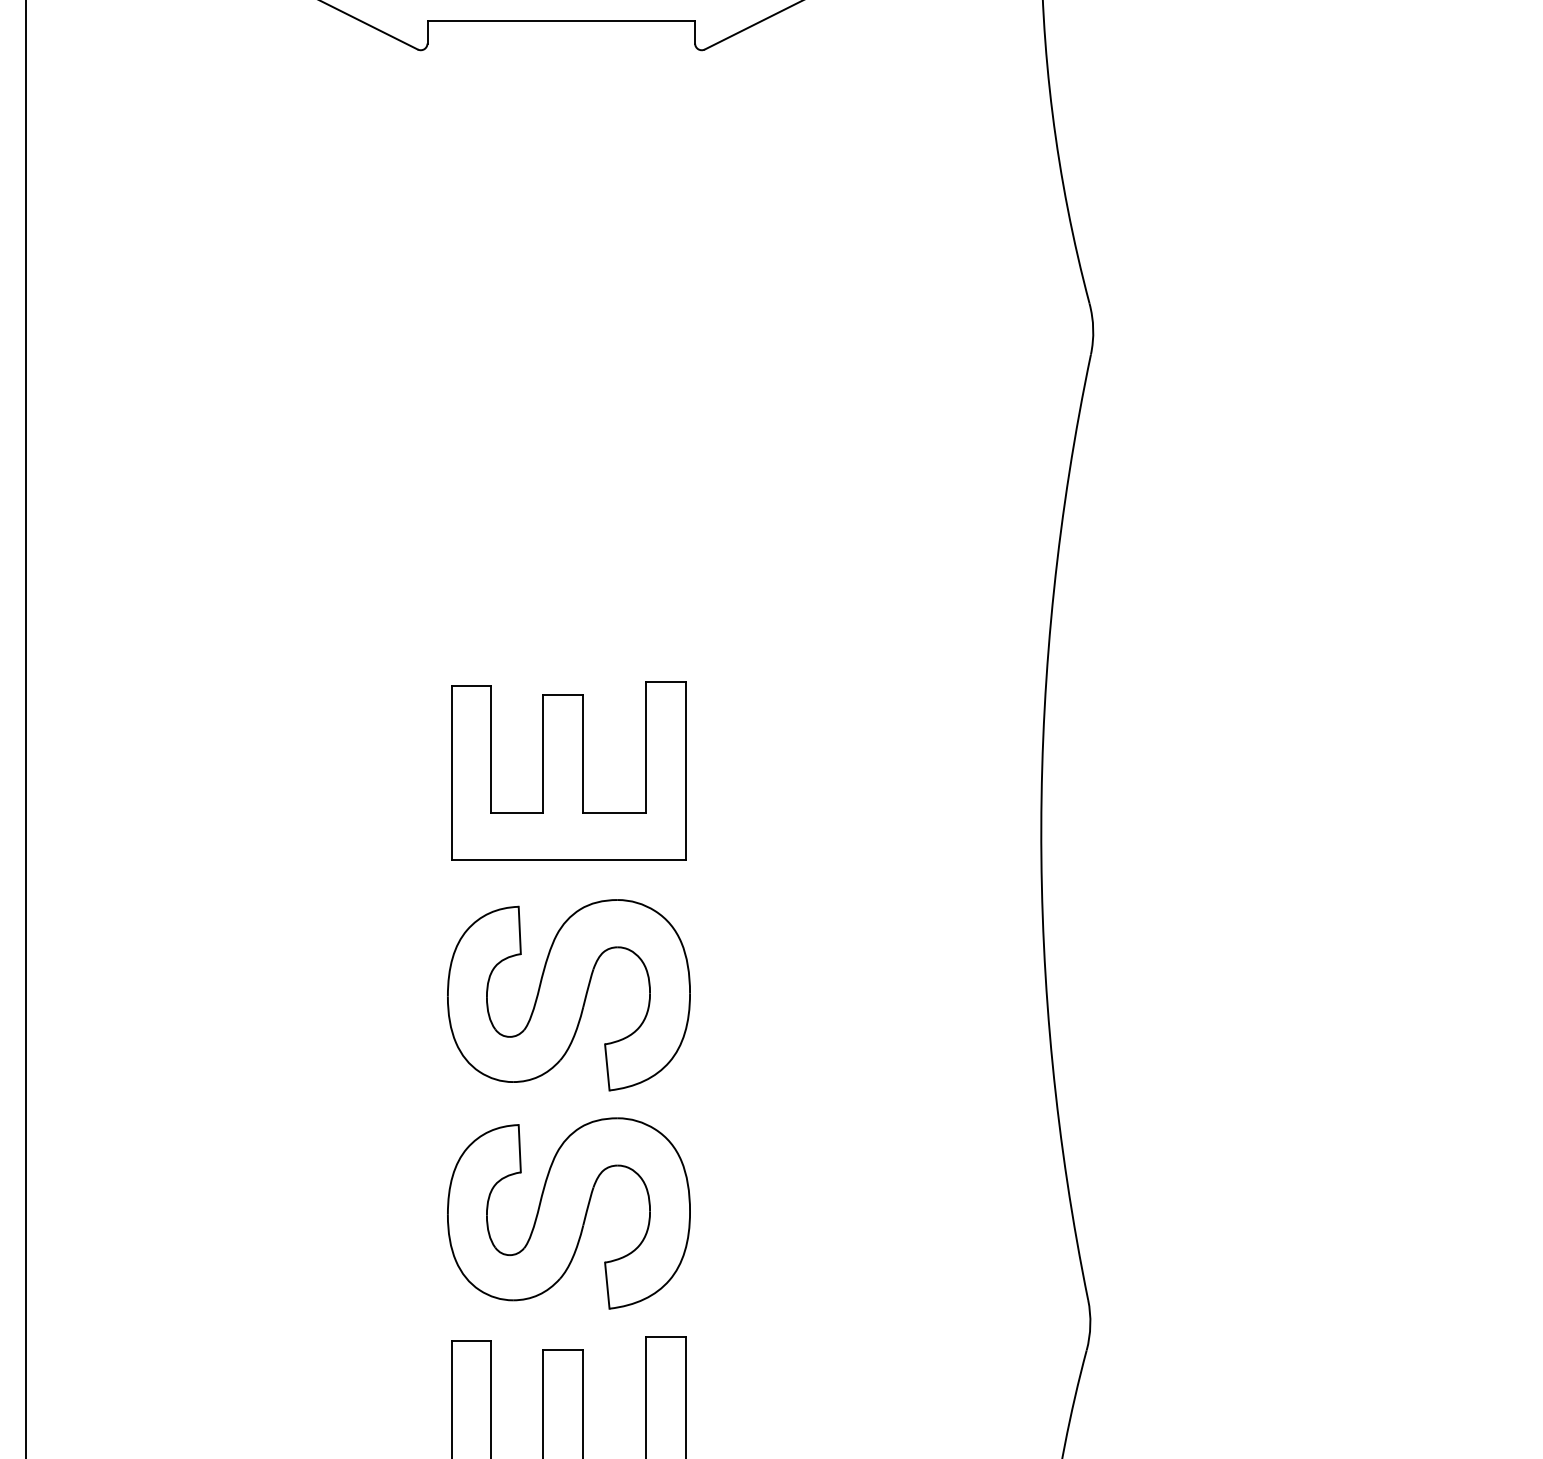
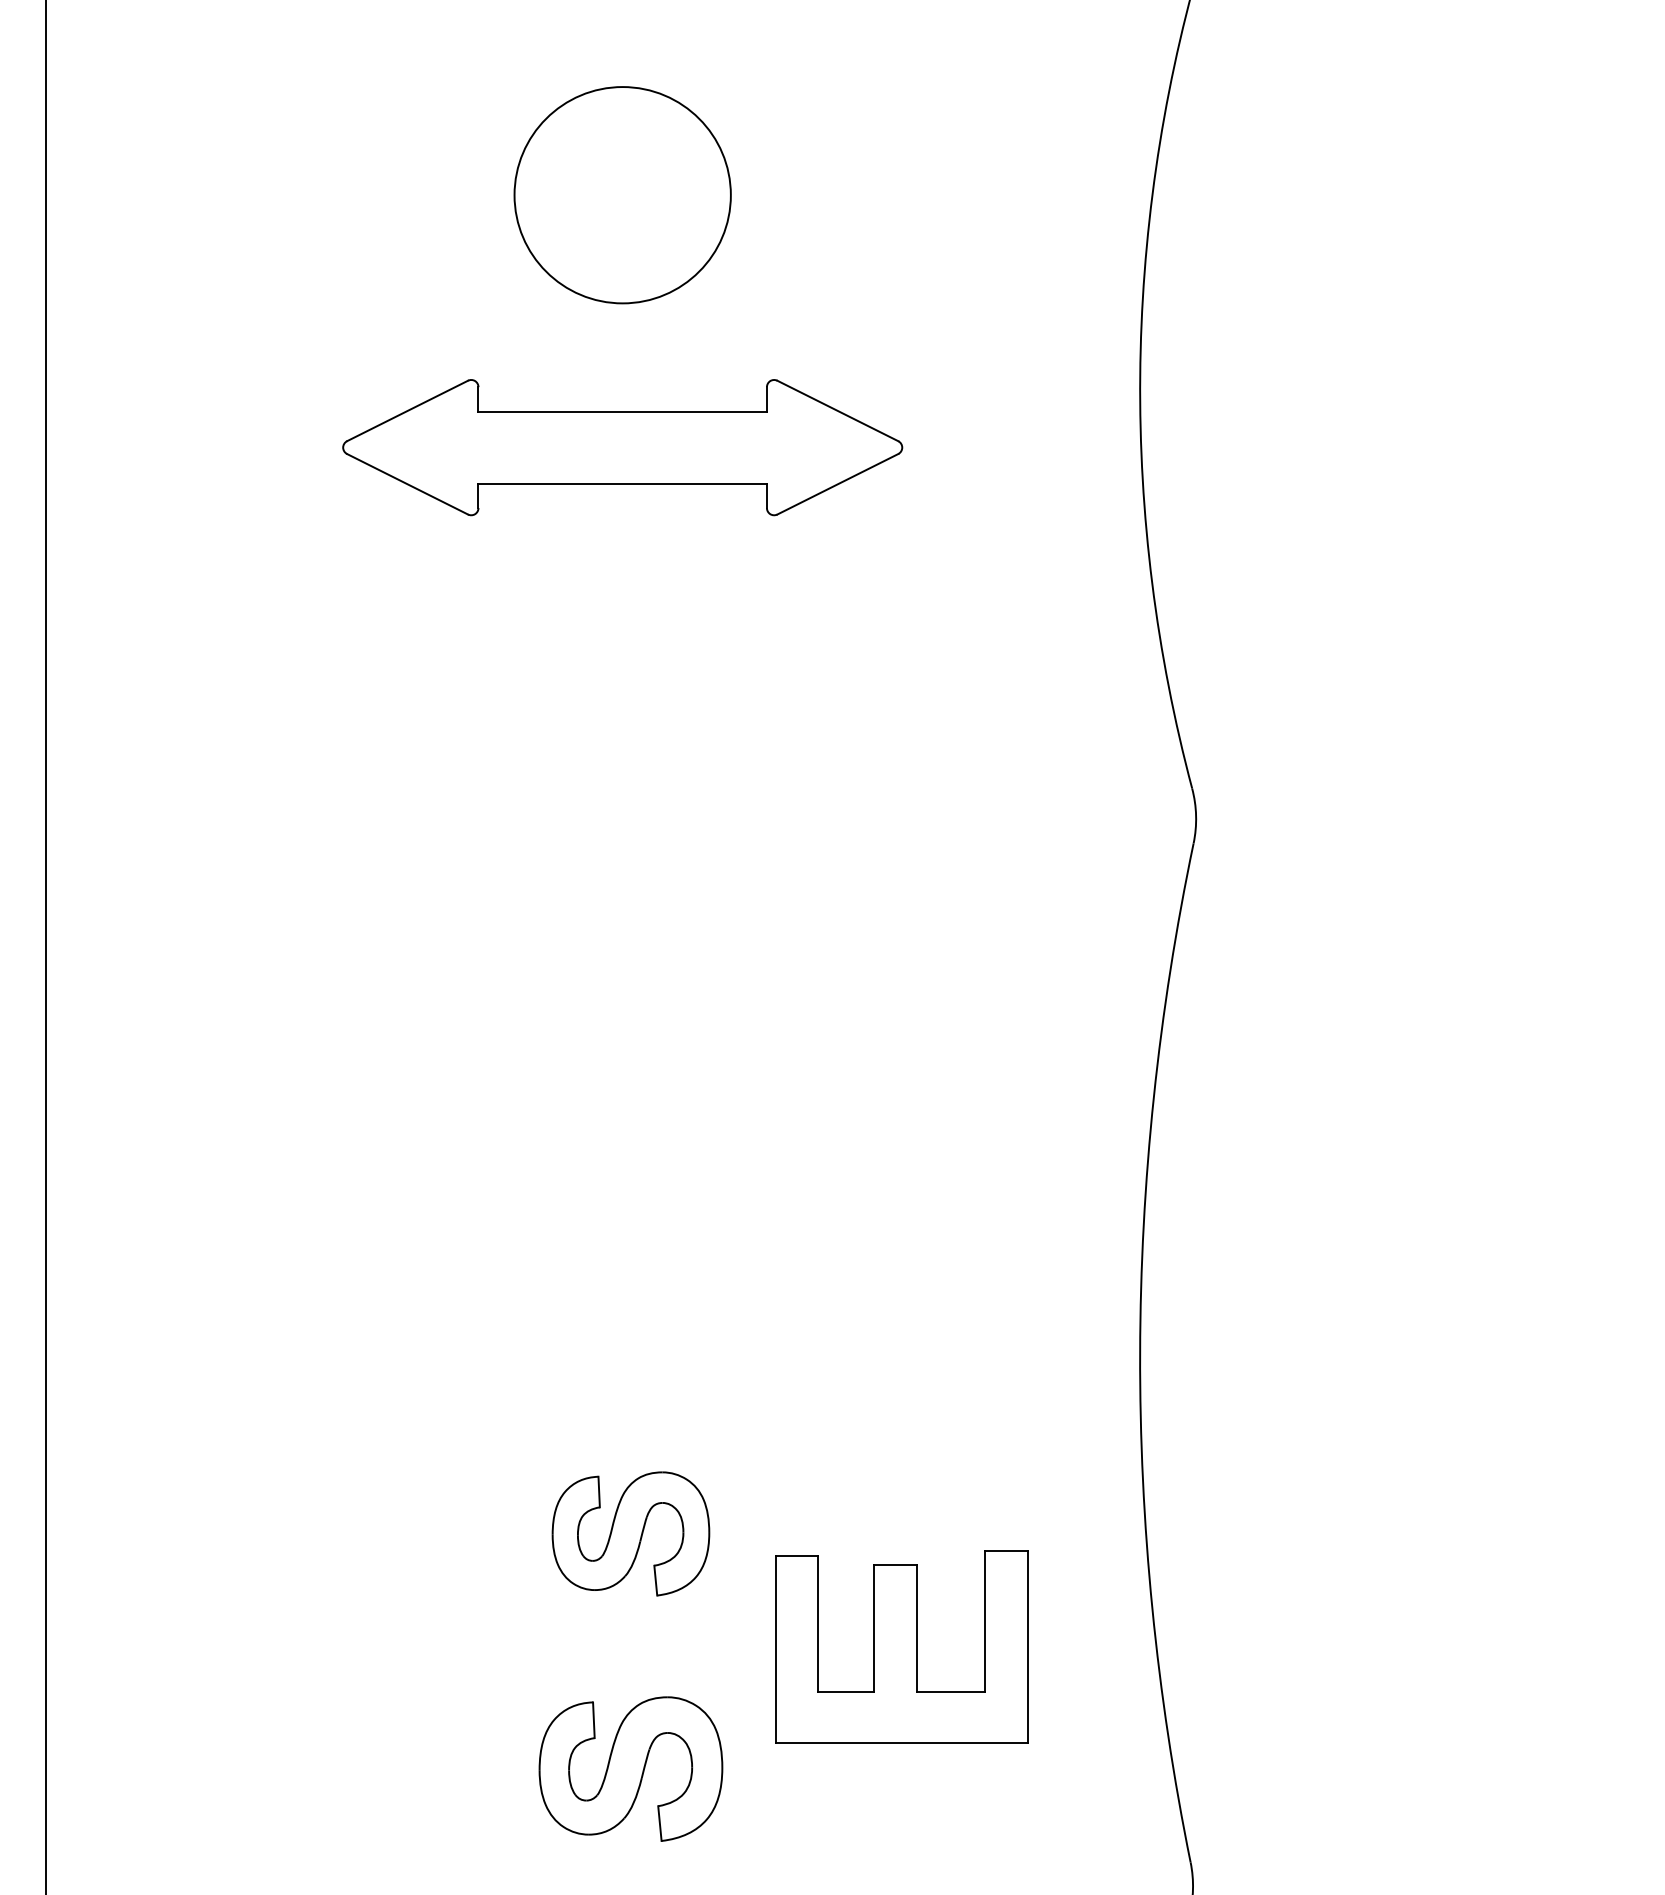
part: (568, 770) -> (901, 1646), moved
part: (568, 994) -> (630, 1533), size x0.6
part: (568, 1212) -> (630, 1768), size x0.7

